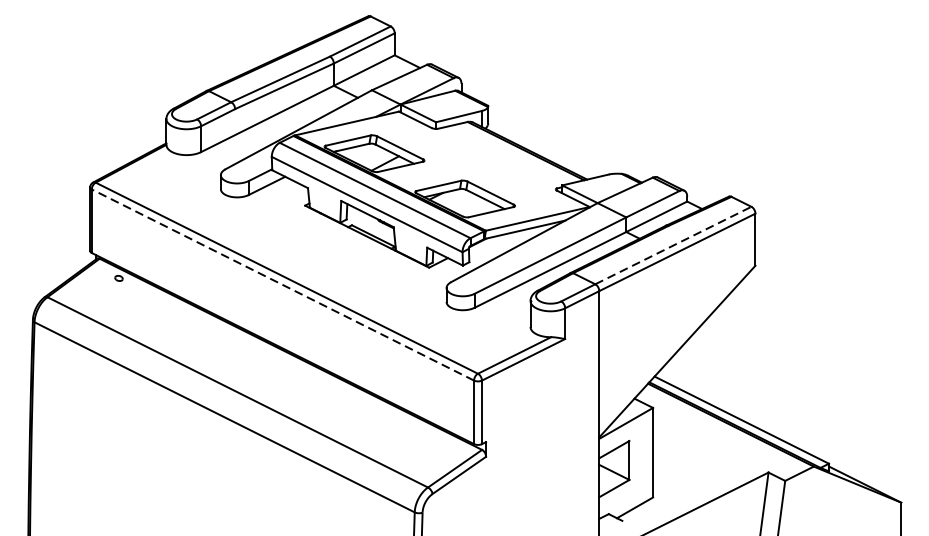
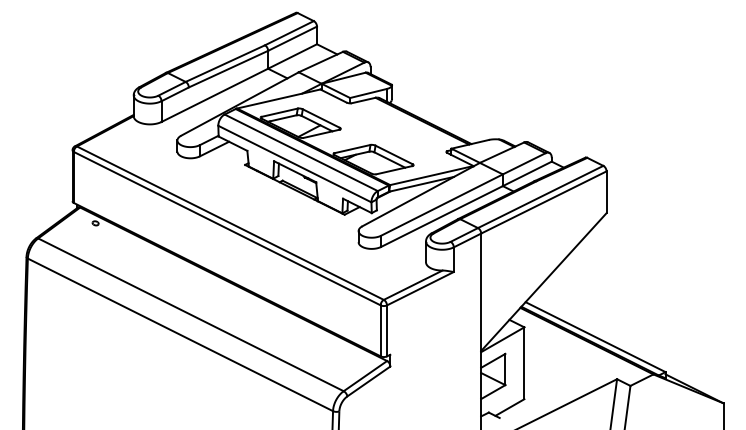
line: (673, 244) -> (540, 196), dashed -> solid
line: (283, 284) -> (227, 228), dashed -> solid

